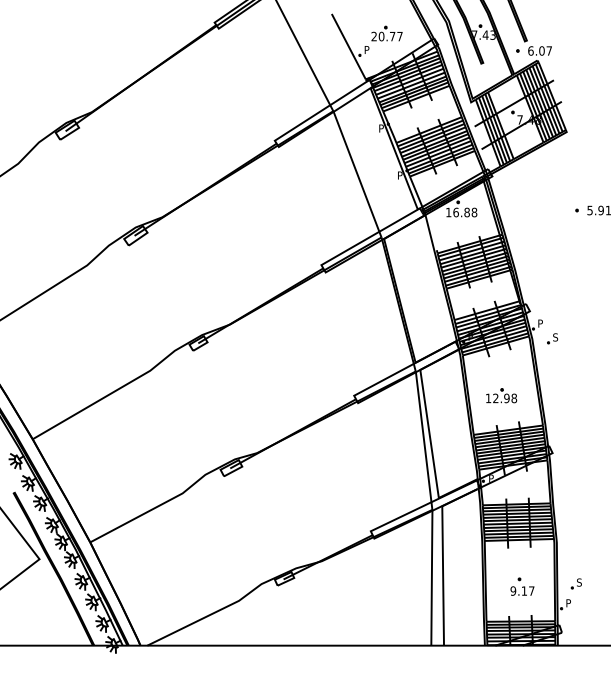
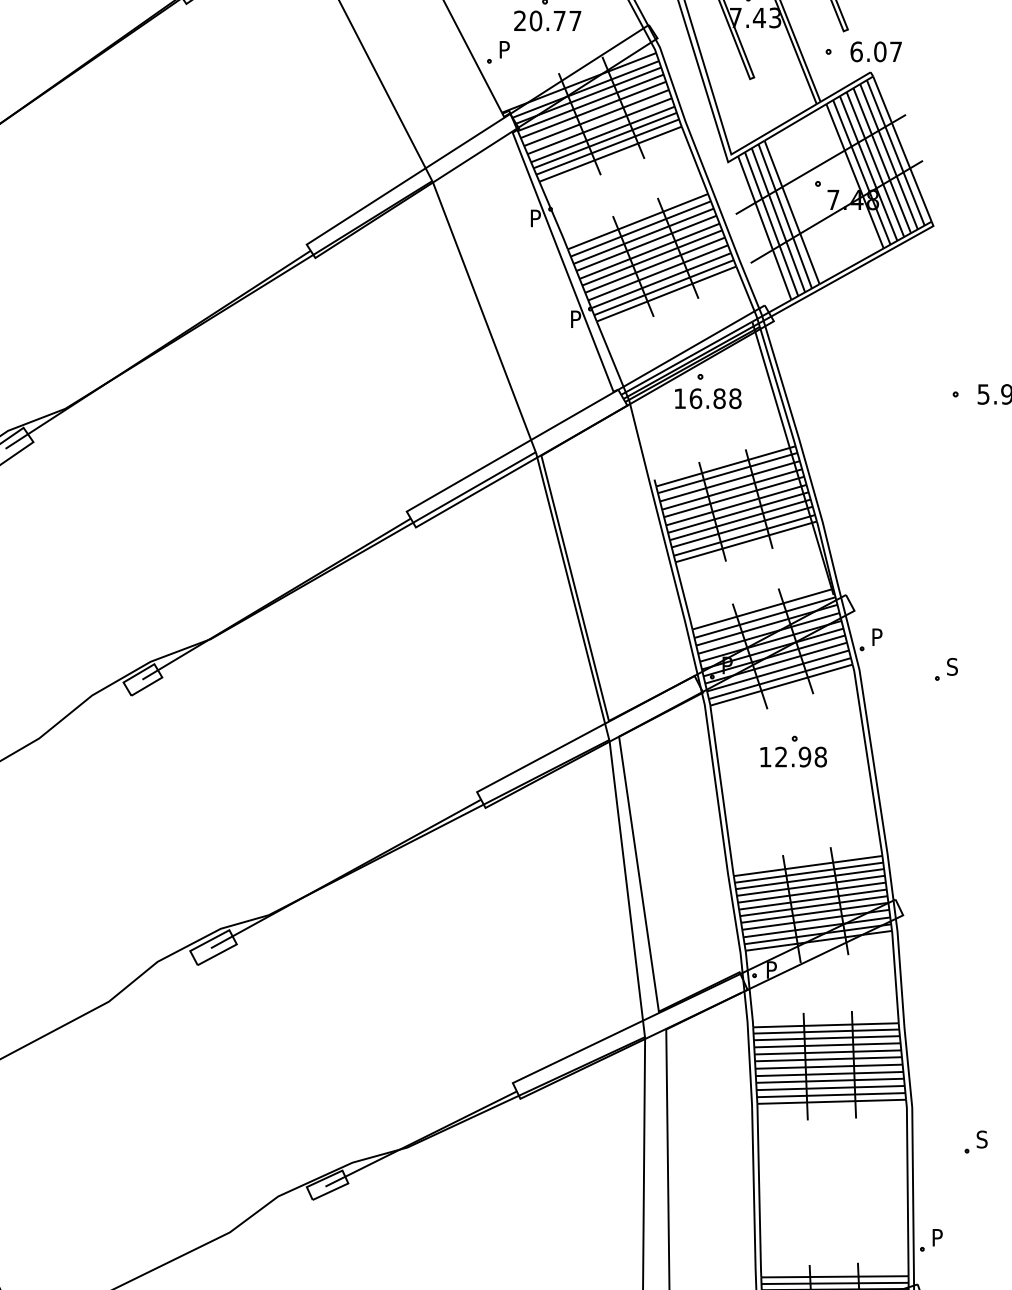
part: (552, 338) -> (945, 669), moved
part: (501, 395) -> (793, 750), moved
part: (575, 583) -> (973, 1141), moved
part: (522, 586) -> (838, 1201), removed

